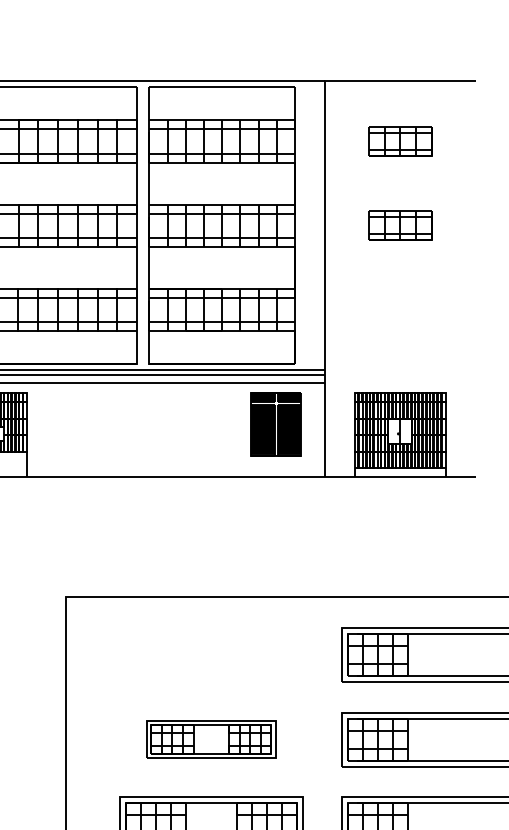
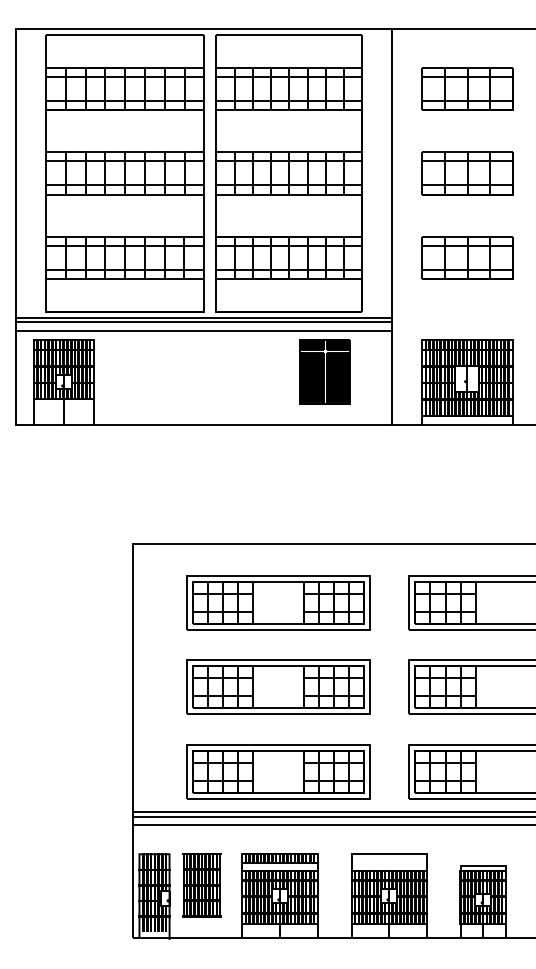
part: (400, 140) -> (467, 88), size x1.43
part: (400, 225) -> (467, 173), size x1.43
part: (400, 309) -> (467, 257), added
part: (275, 423) -> (324, 371), moved
part: (211, 654) -> (278, 602), added
part: (211, 738) -> (278, 686), size x1.43

